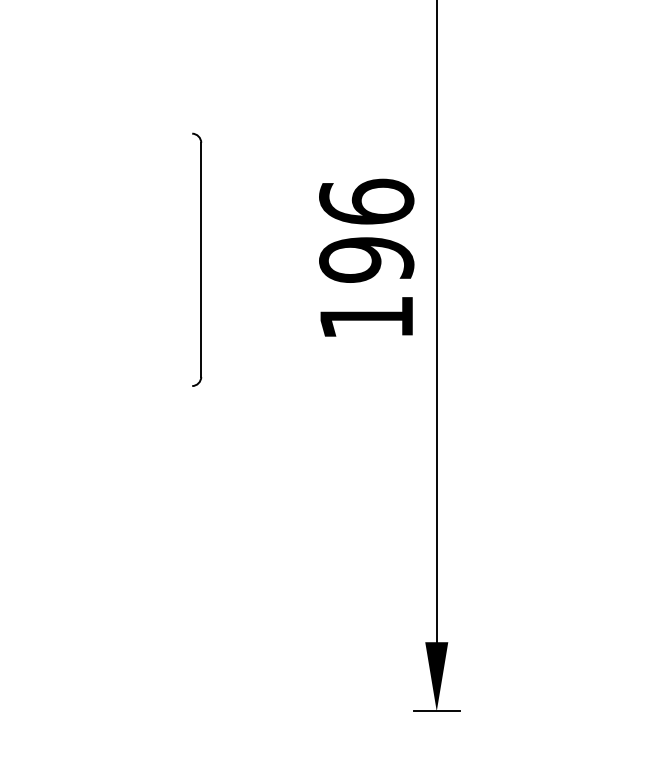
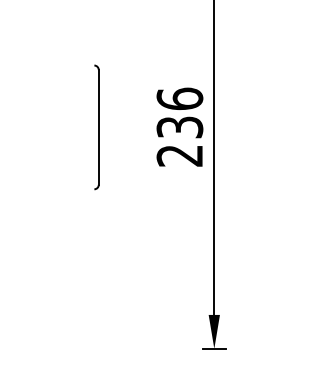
text: (365, 288) -> (179, 141), 196 -> 236

